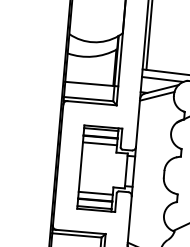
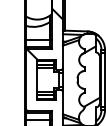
hatch: (103, 72) -> (44, 33), added

